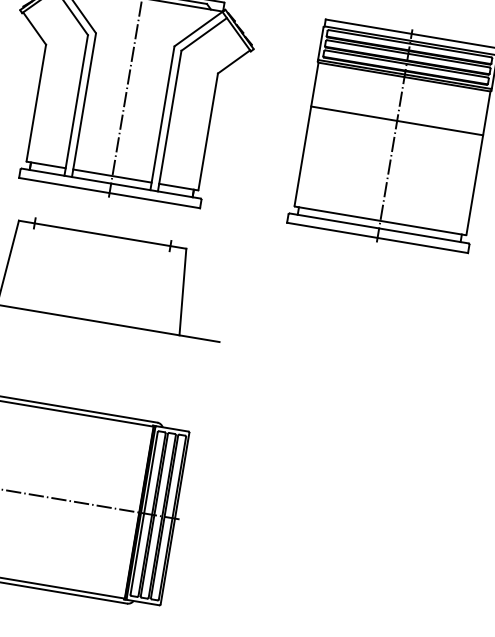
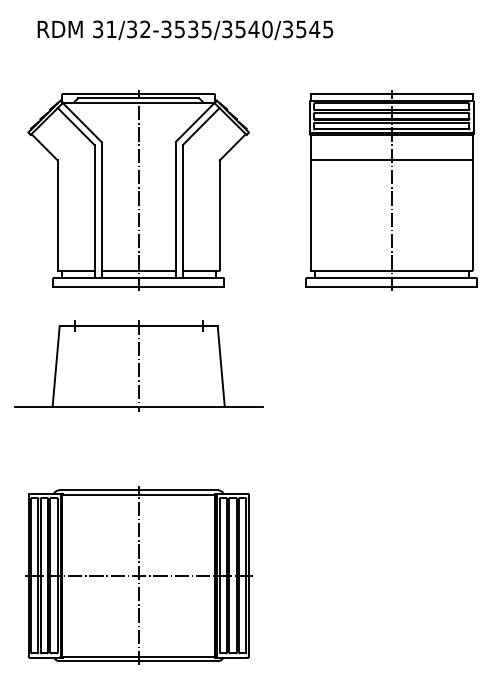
line: (396, 121) -> (391, 160), moved
line: (95, 277) -> (138, 366), added
line: (58, 498) -> (138, 575), added

